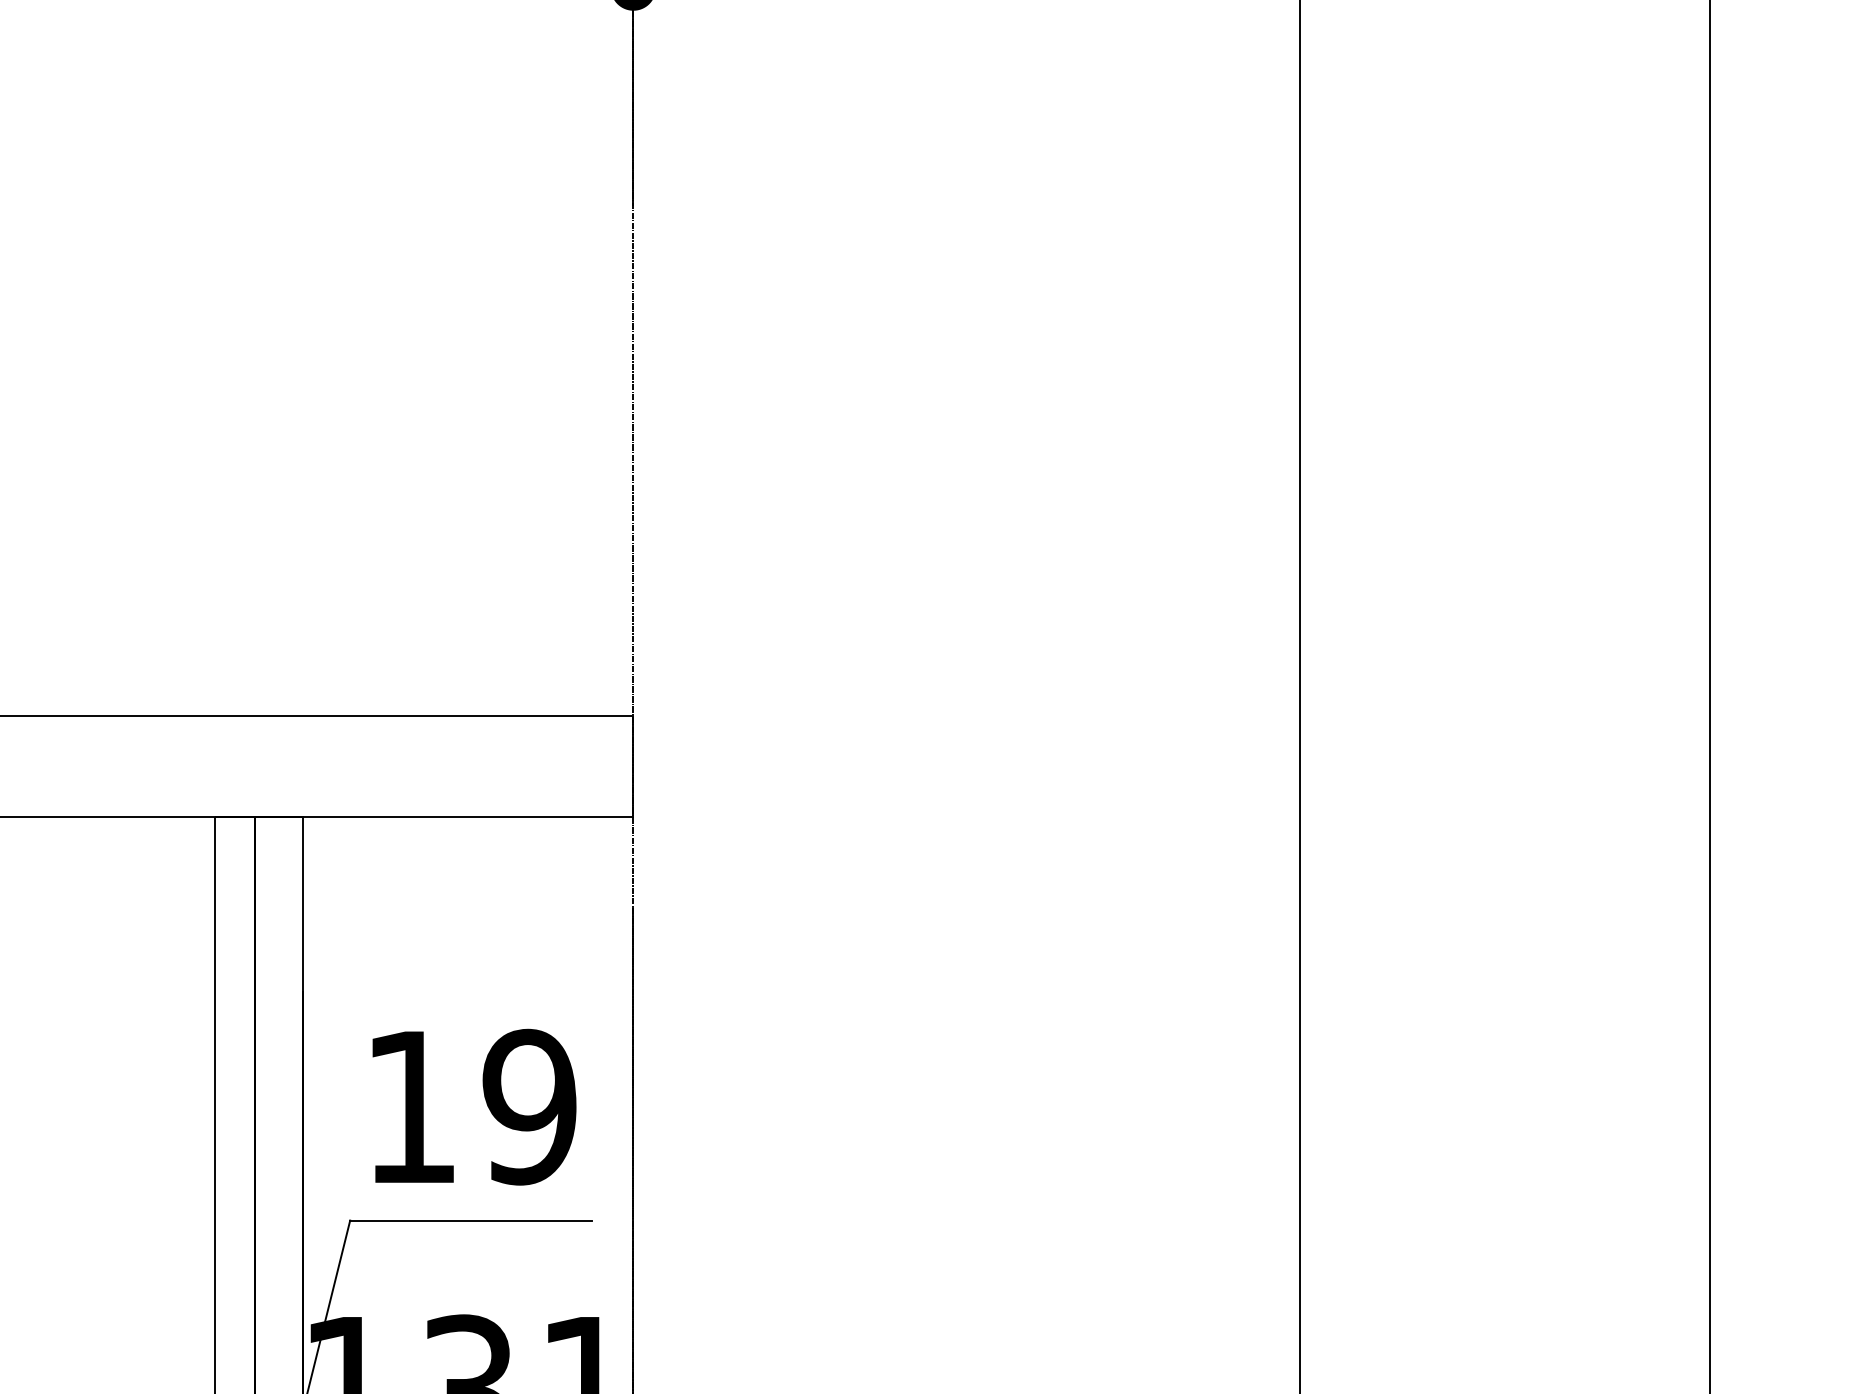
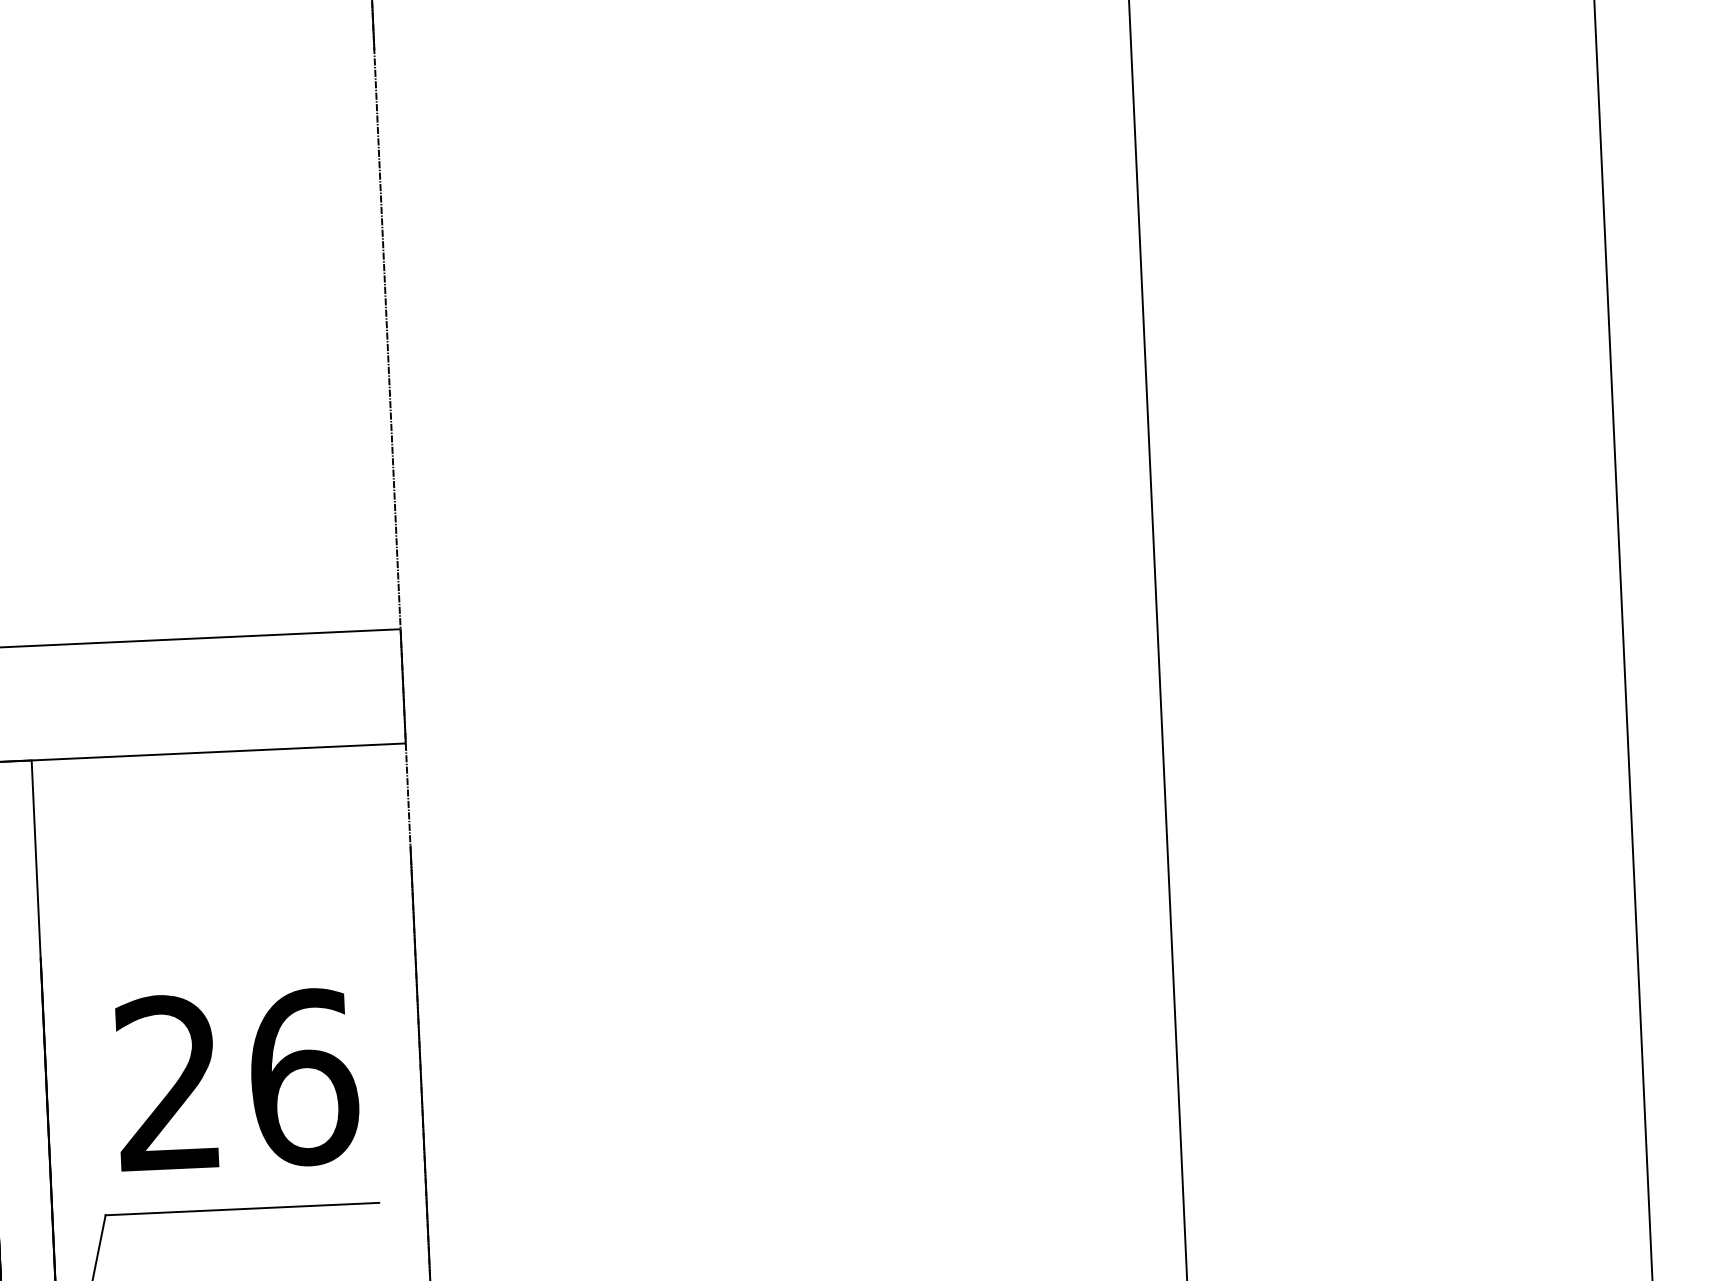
text: (471, 1106) -> (237, 1079), 19 -> 26

